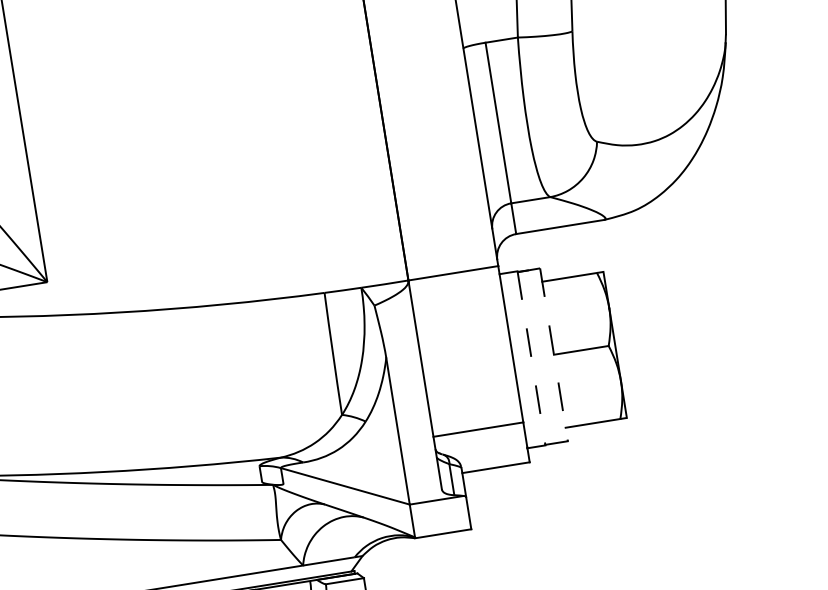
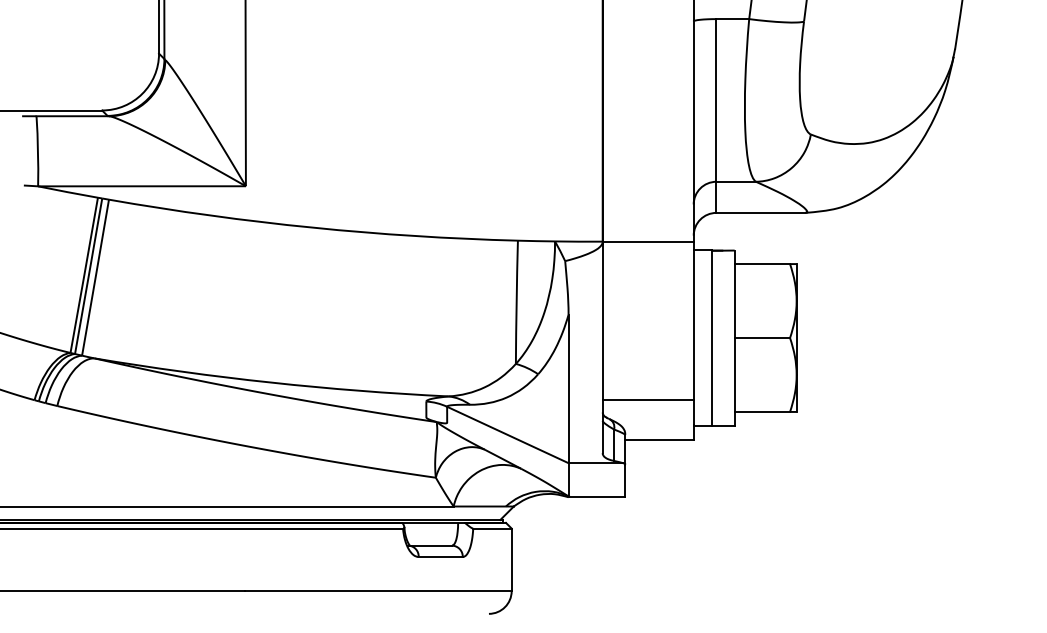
line: (553, 355) -> (734, 338), dashed -> solid
line: (531, 358) -> (711, 338), dashed -> solid

